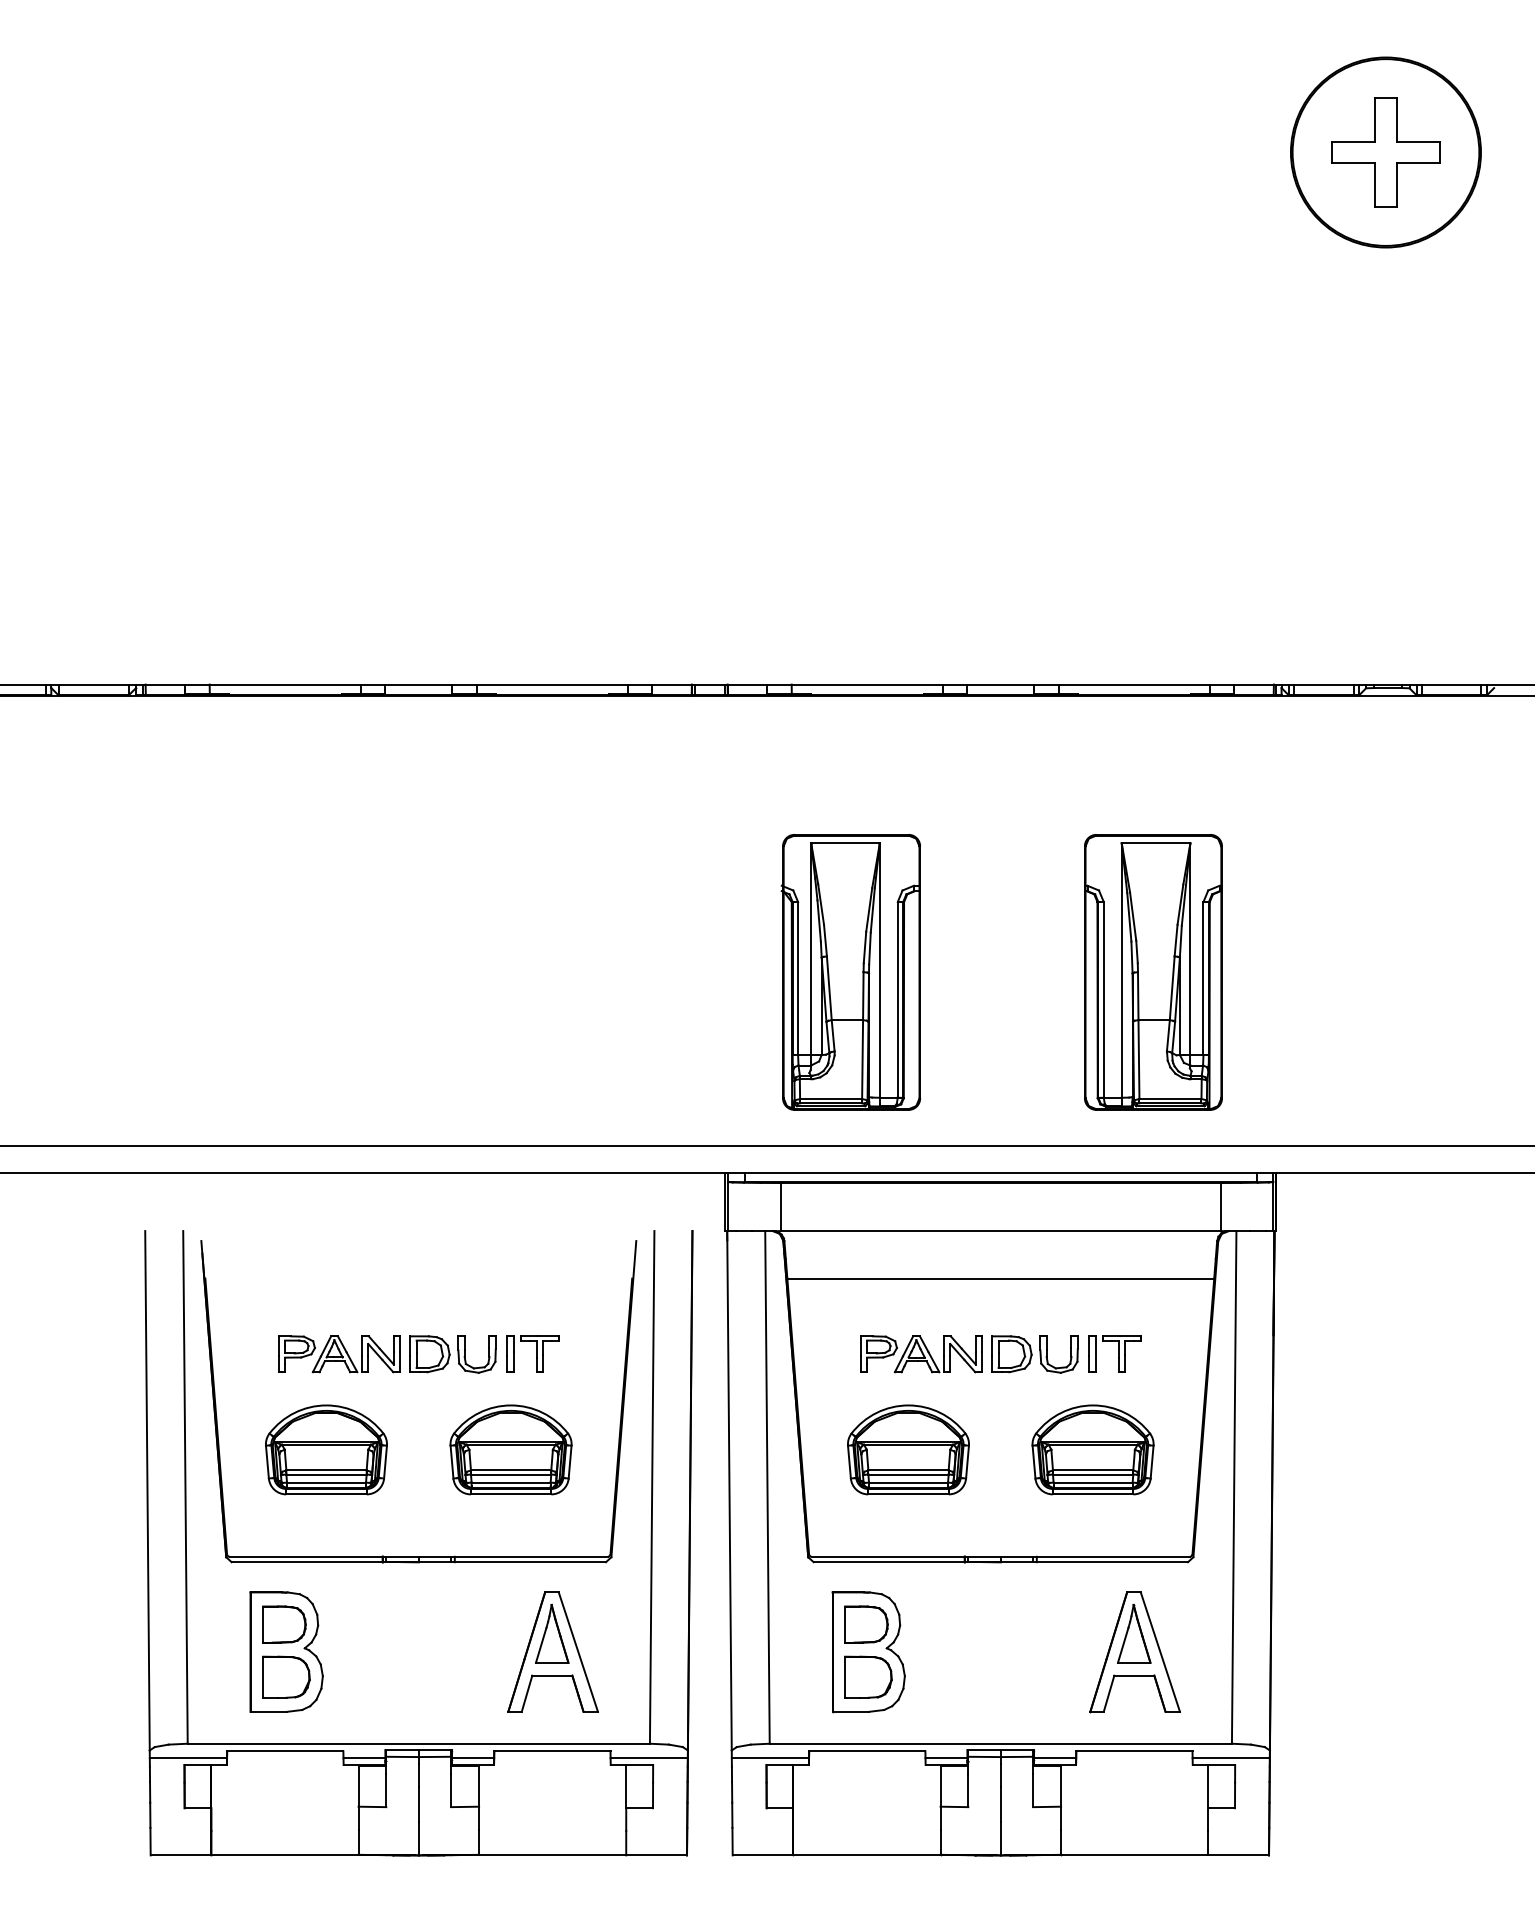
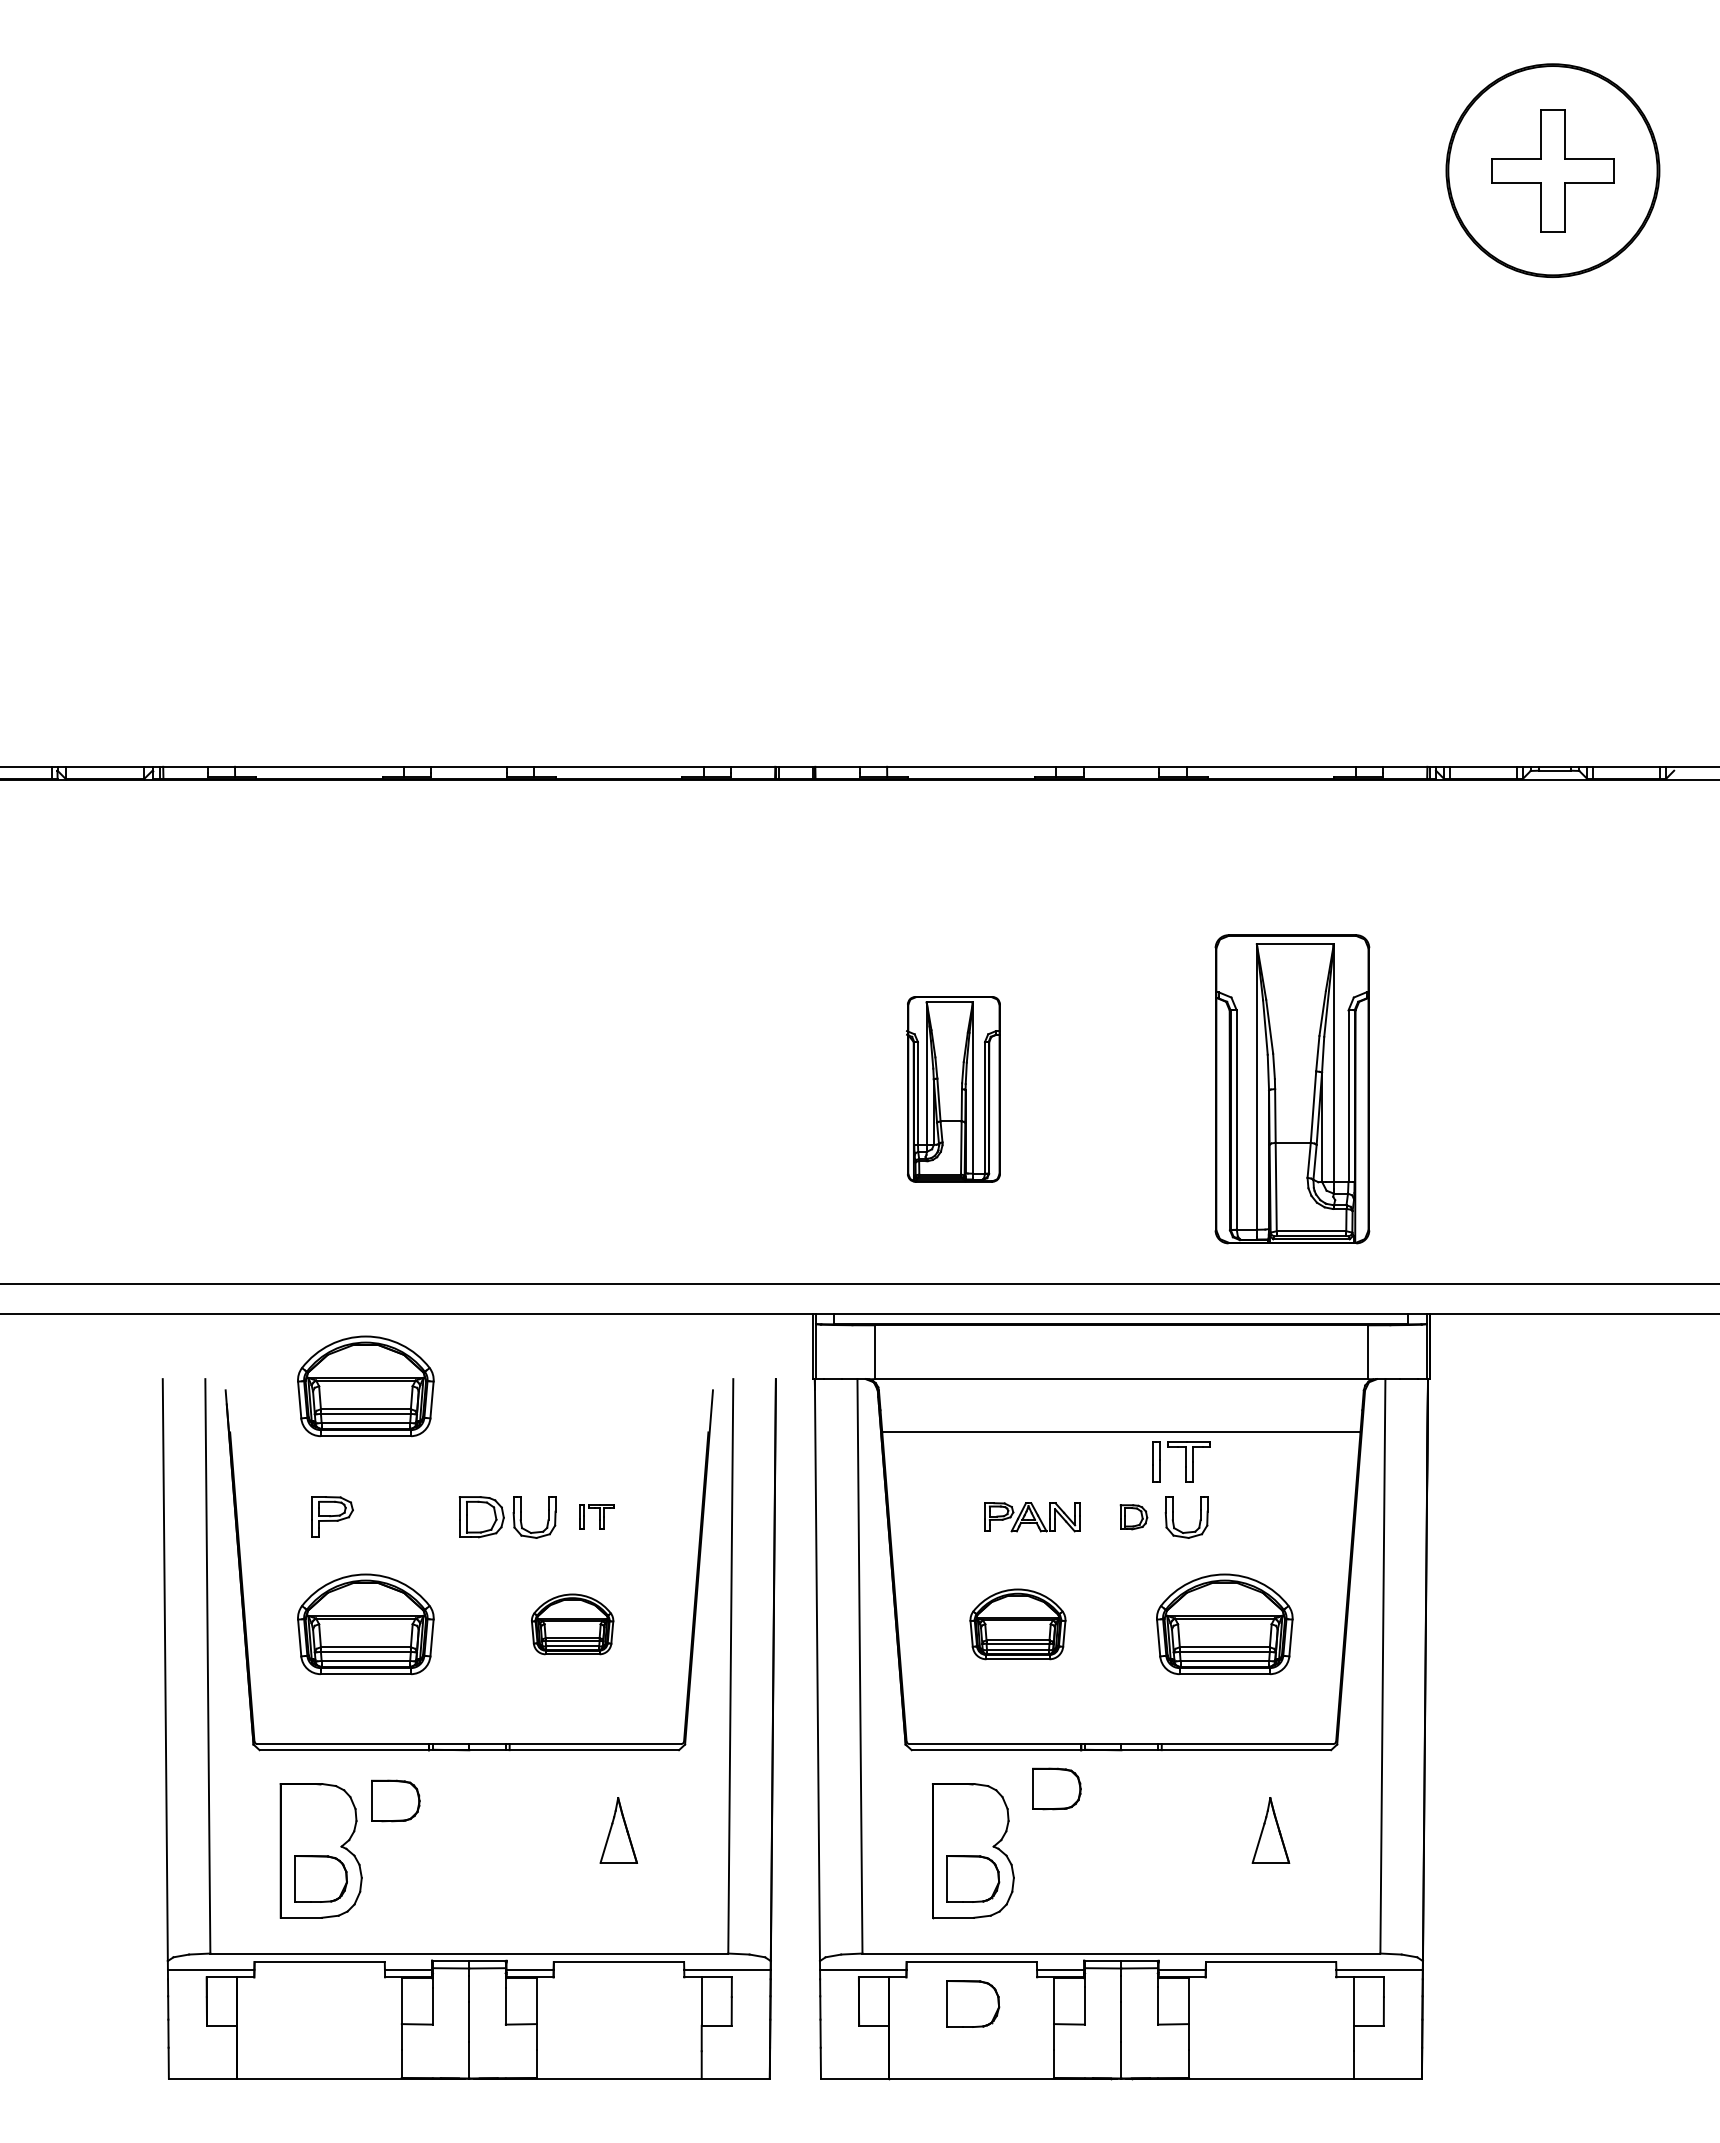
part: (850, 972) -> (953, 1089), size x0.6
part: (326, 1237) -> (365, 1386), added
part: (532, 1353) -> (596, 1516), size x0.6
part: (1115, 1353) -> (1181, 1461), moved
part: (921, 1354) -> (1032, 1517), size x0.7
part: (1011, 1354) -> (1133, 1517), size x0.6
part: (350, 1357) -> (392, 1520), removed
part: (510, 1450) -> (572, 1624), size x0.6
part: (908, 1450) -> (1017, 1624), size x0.7
part: (284, 1624) -> (395, 1800), moved
part: (866, 1624) -> (1056, 1788), moved
part: (552, 1651) -> (619, 1850), removed
part: (1134, 1652) -> (1271, 1851), removed
part: (868, 1788) -> (973, 2003), added

